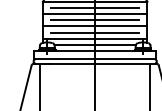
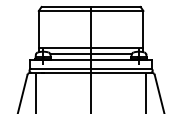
line: (95, 8) -> (91, 17), removed
line: (94, 14) -> (90, 23), removed
line: (95, 20) -> (91, 29), removed
line: (94, 26) -> (90, 35), removed
line: (95, 32) -> (91, 41), removed

